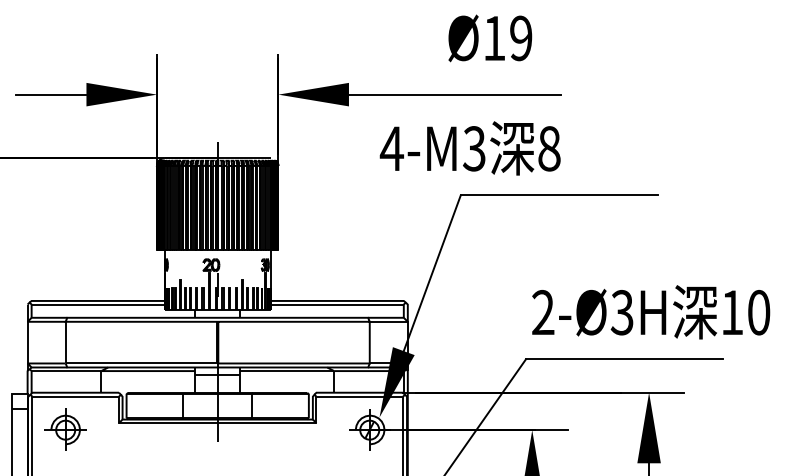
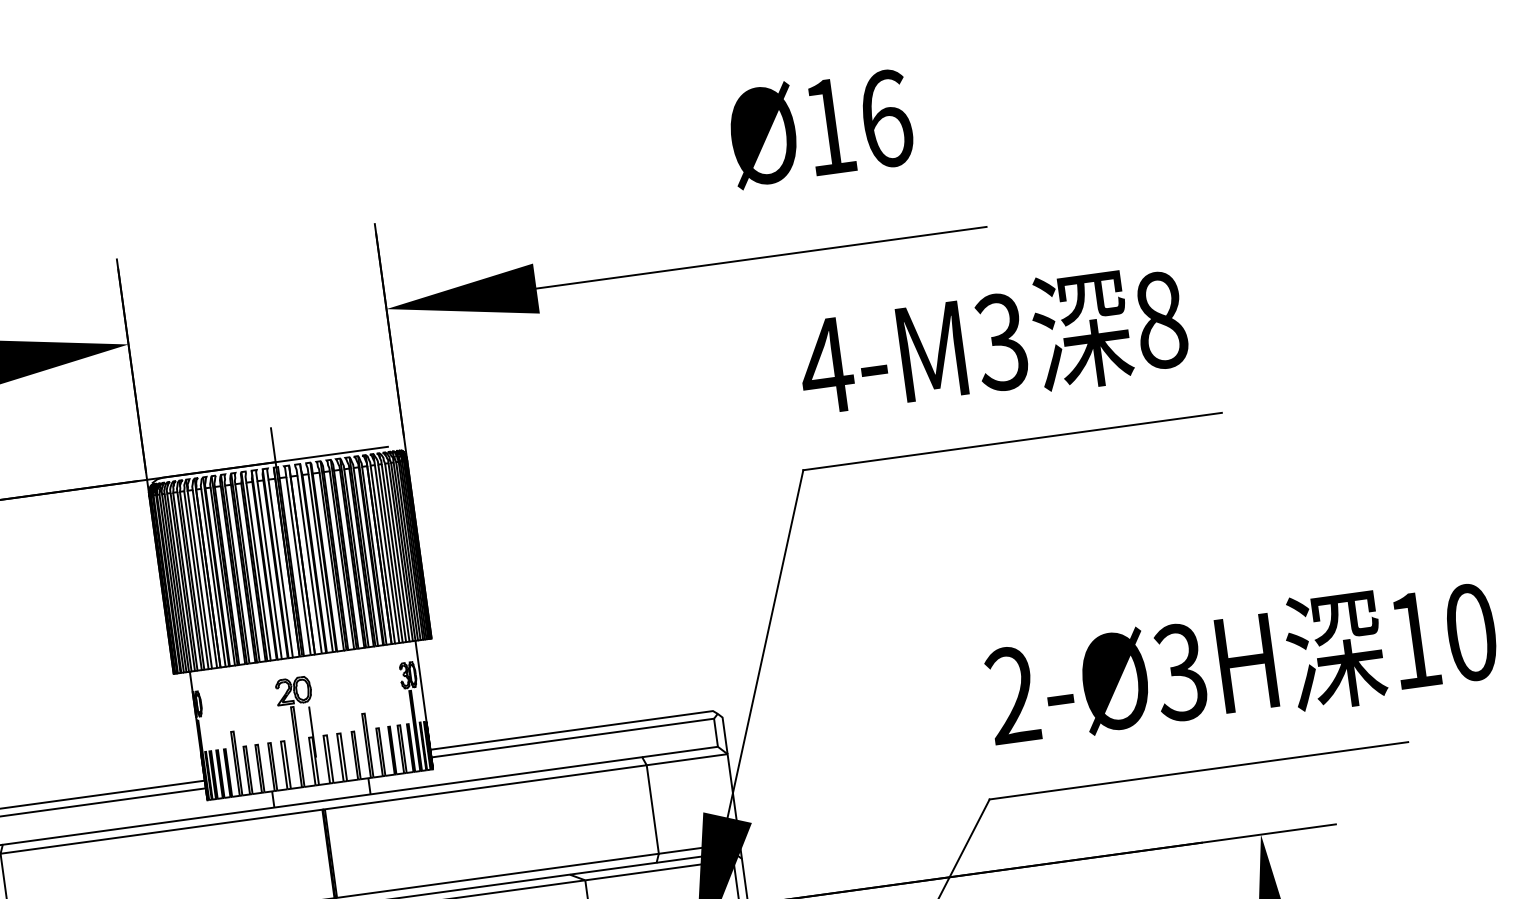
text: (521, 38) -> (886, 119), Ø19 -> Ø16
text: (469, 148) -> (990, 342), moved

